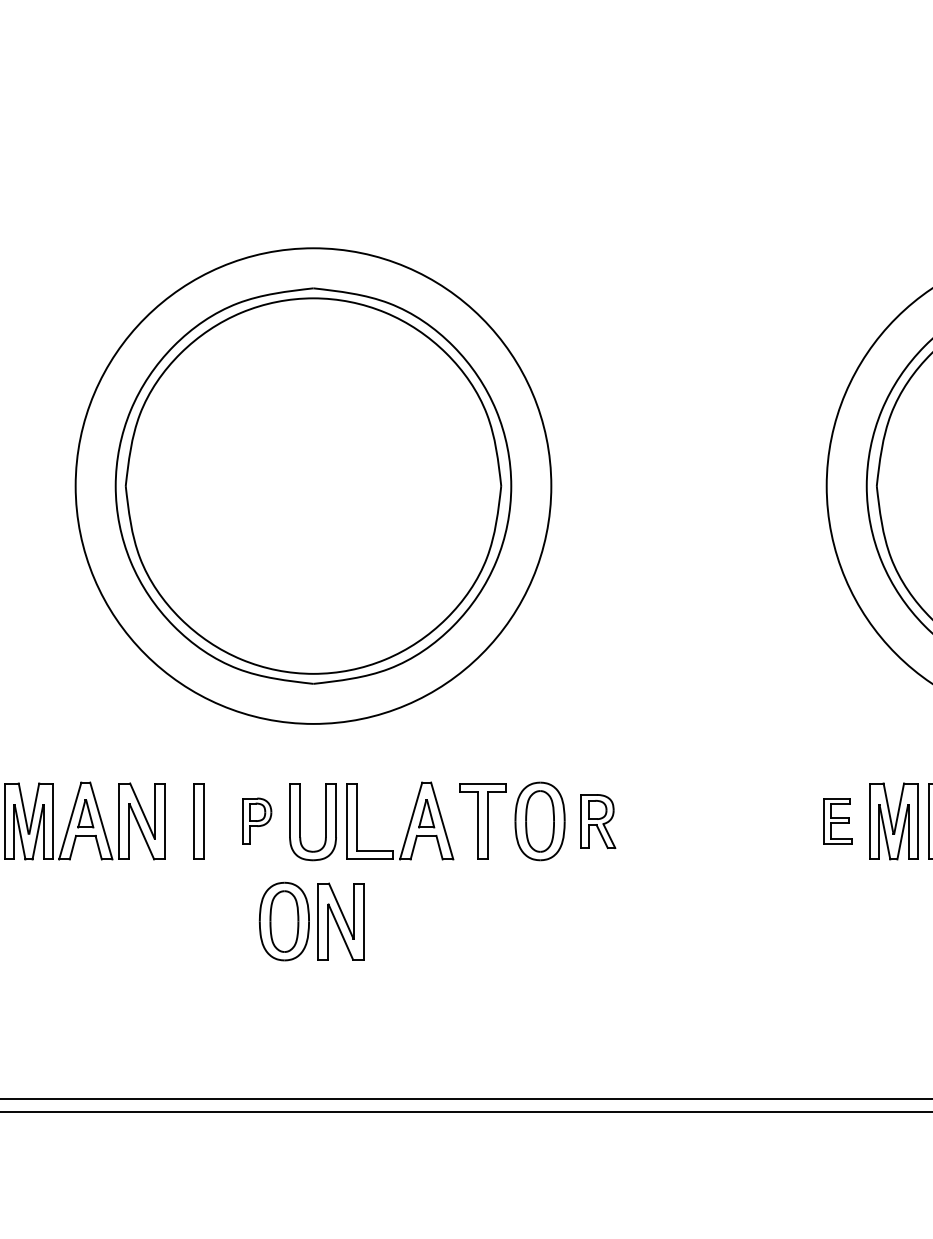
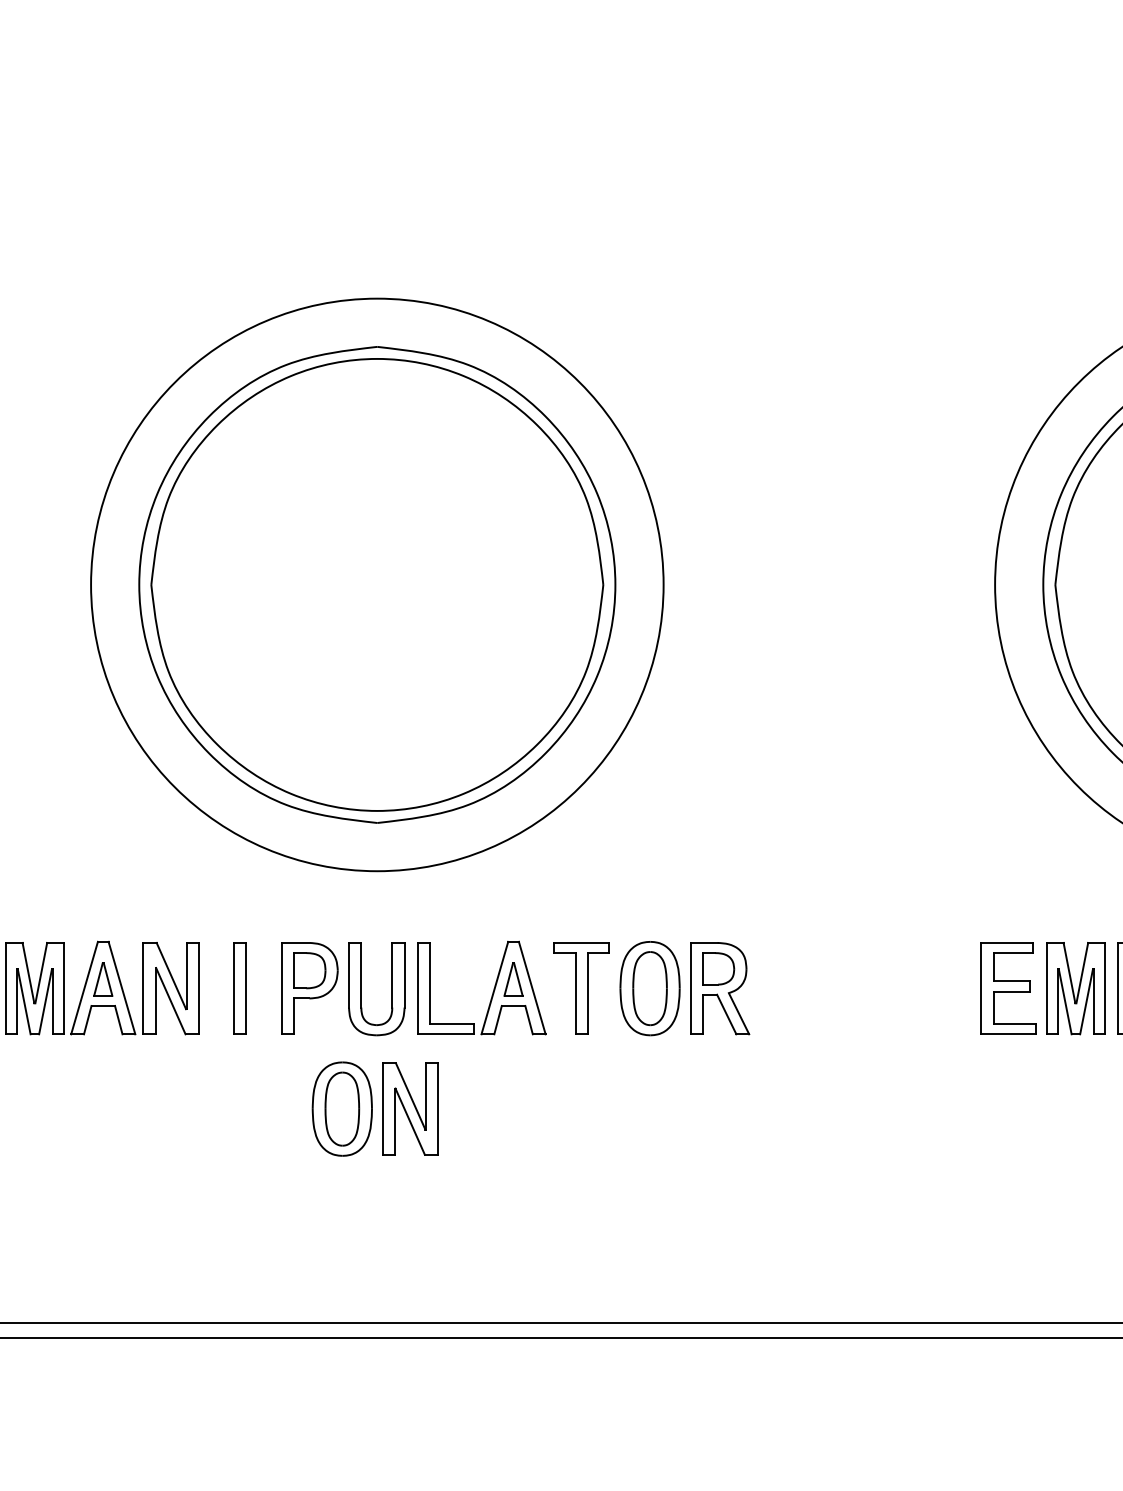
part: (257, 820) -> (309, 987), size x1.67
part: (598, 821) -> (720, 988), size x1.43
part: (837, 821) -> (1008, 988), size x1.67

